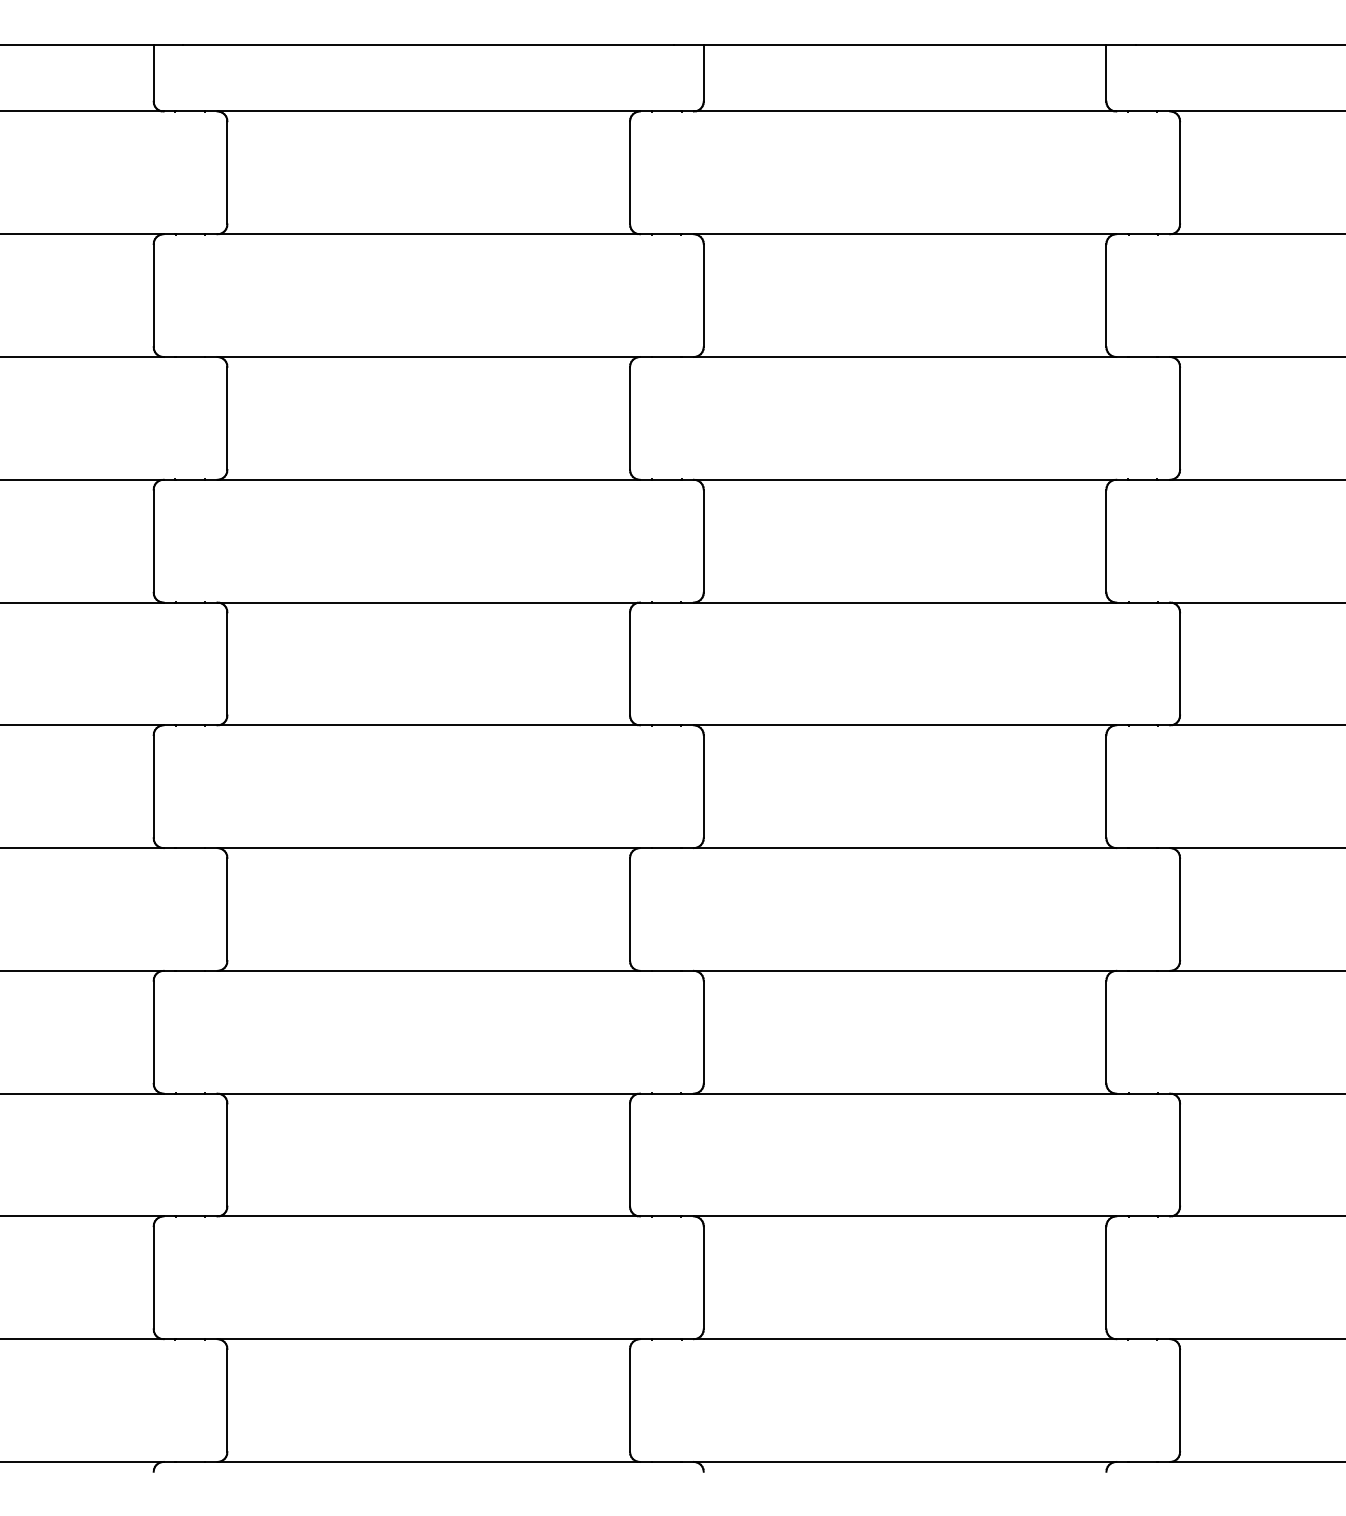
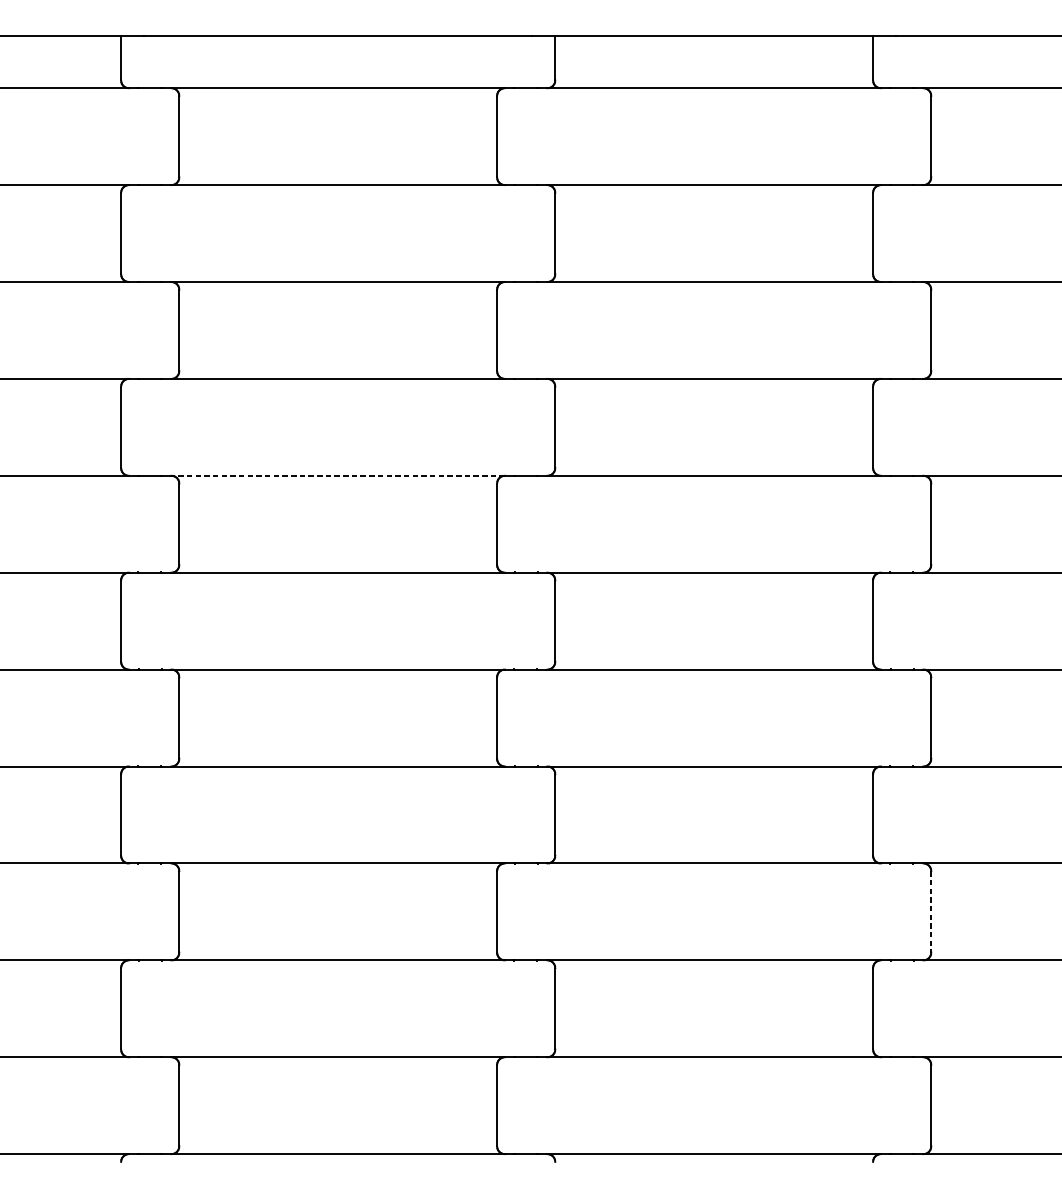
line: (428, 602) -> (338, 475), solid -> dashed
line: (1180, 1155) -> (931, 912), solid -> dashed

